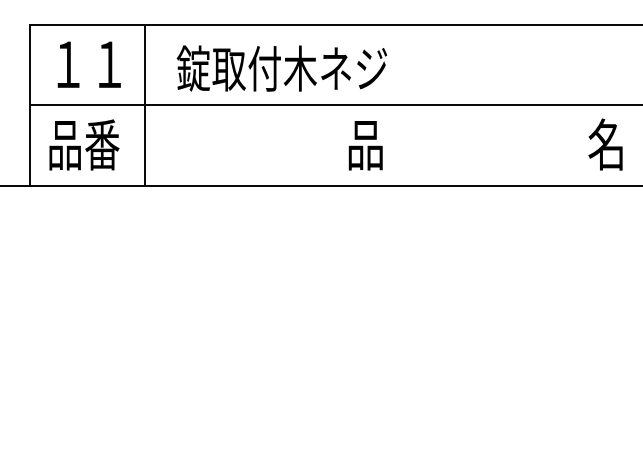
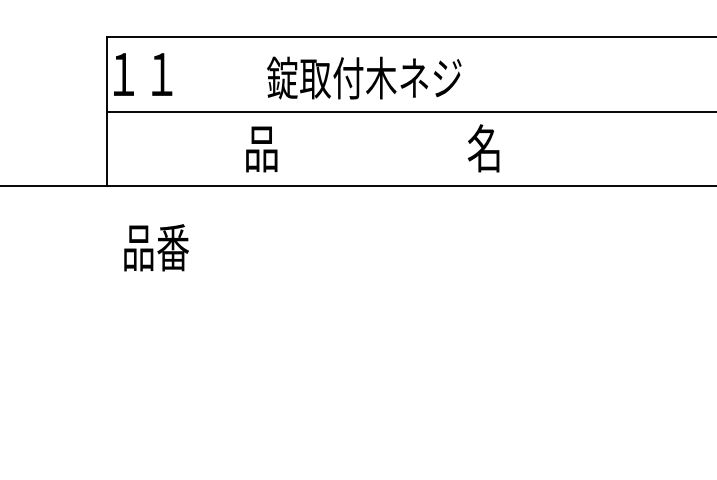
text: (89, 64) -> (143, 74), moved
text: (282, 67) -> (364, 77), moved
line: (144, 104) -> (212, 111), removed
text: (84, 144) -> (156, 247), moved
text: (485, 144) -> (372, 148), moved

